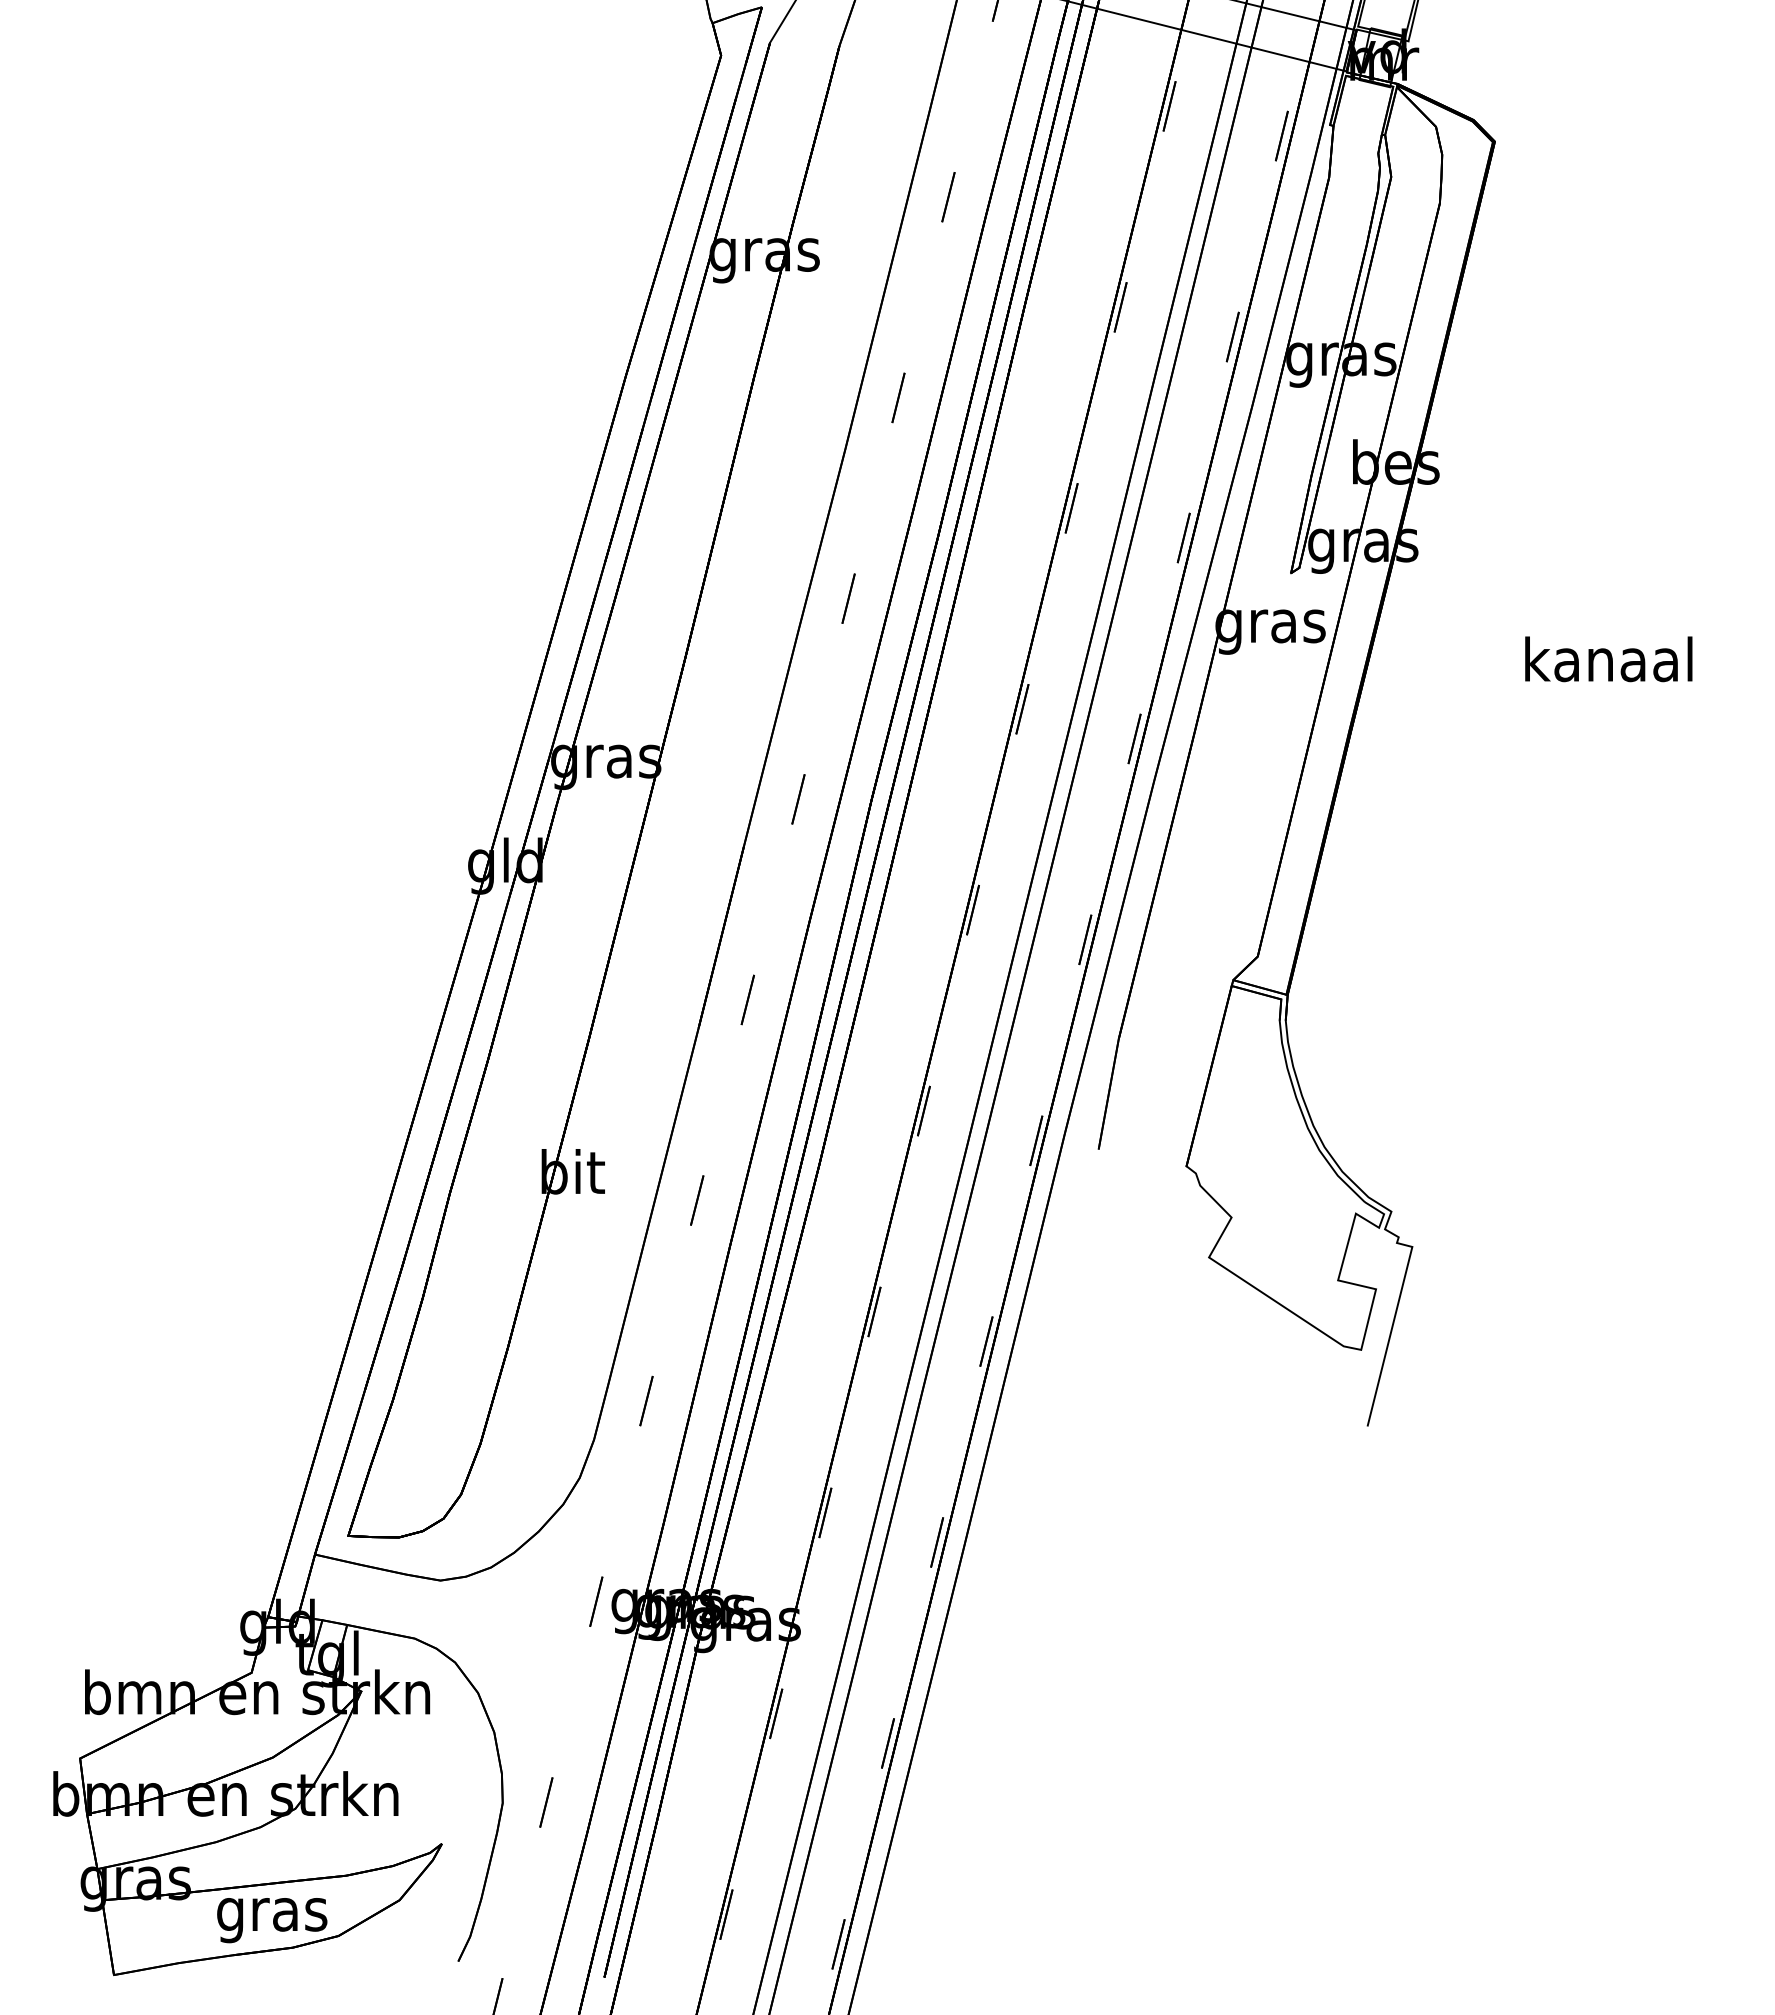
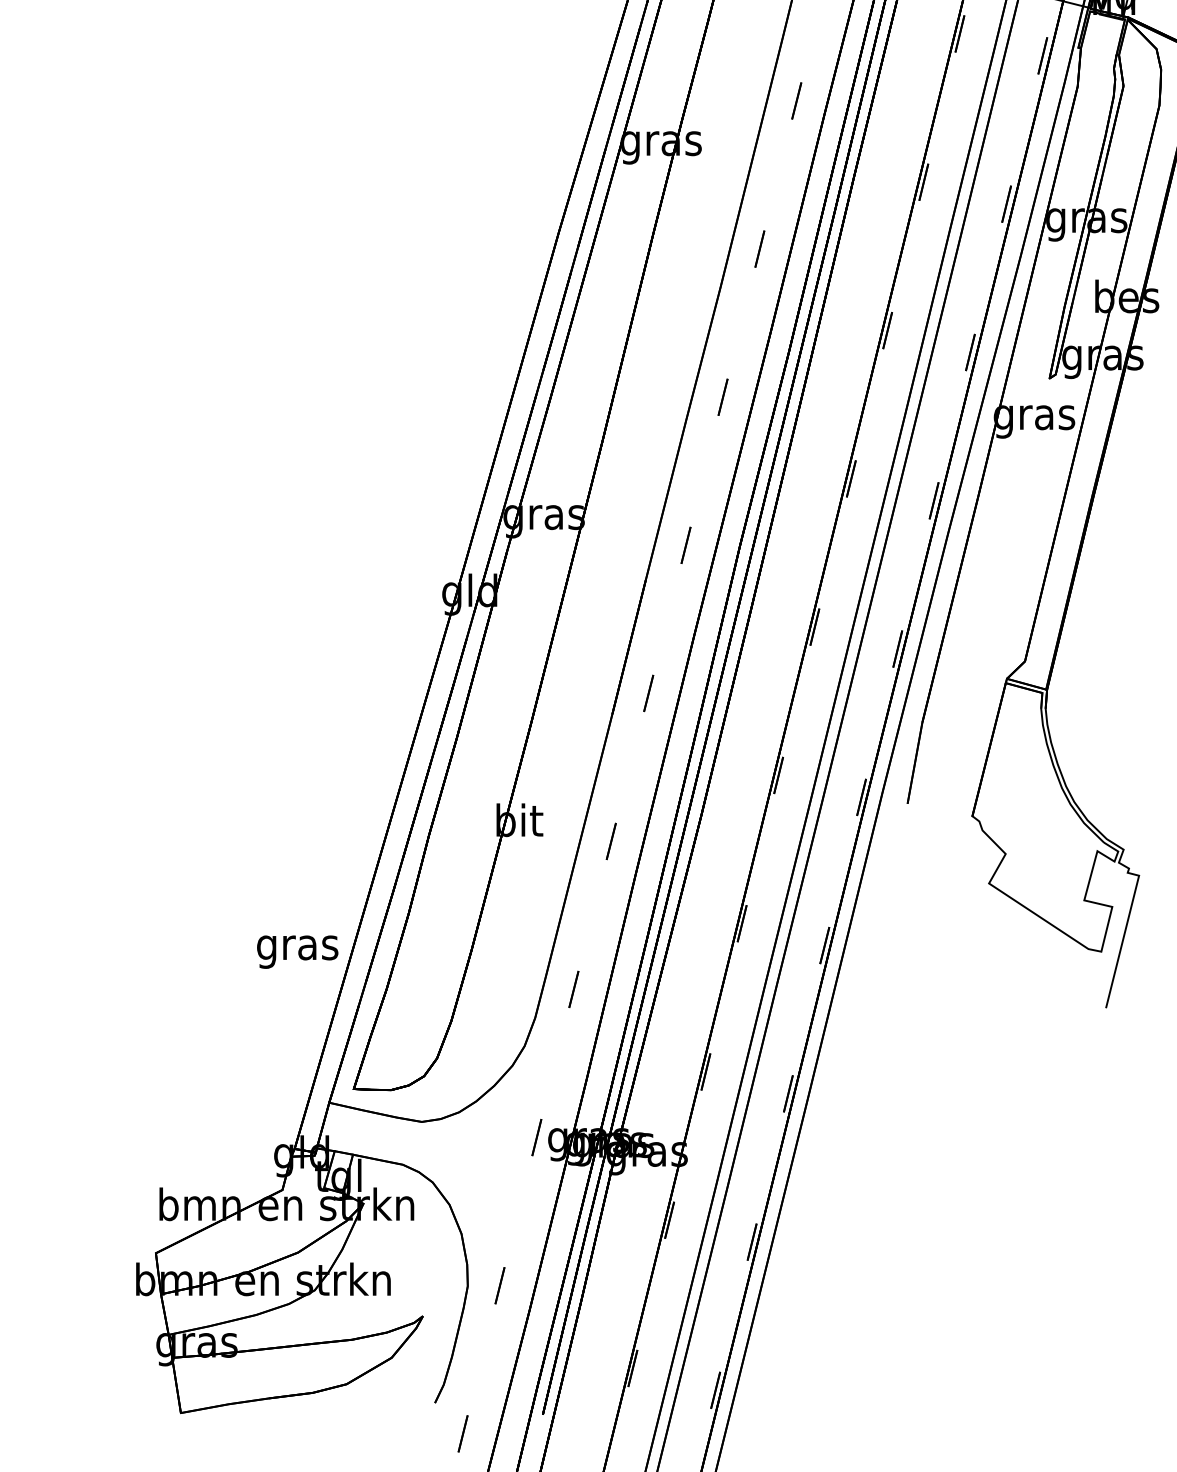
text: (272, 1920) -> (297, 952), moved

